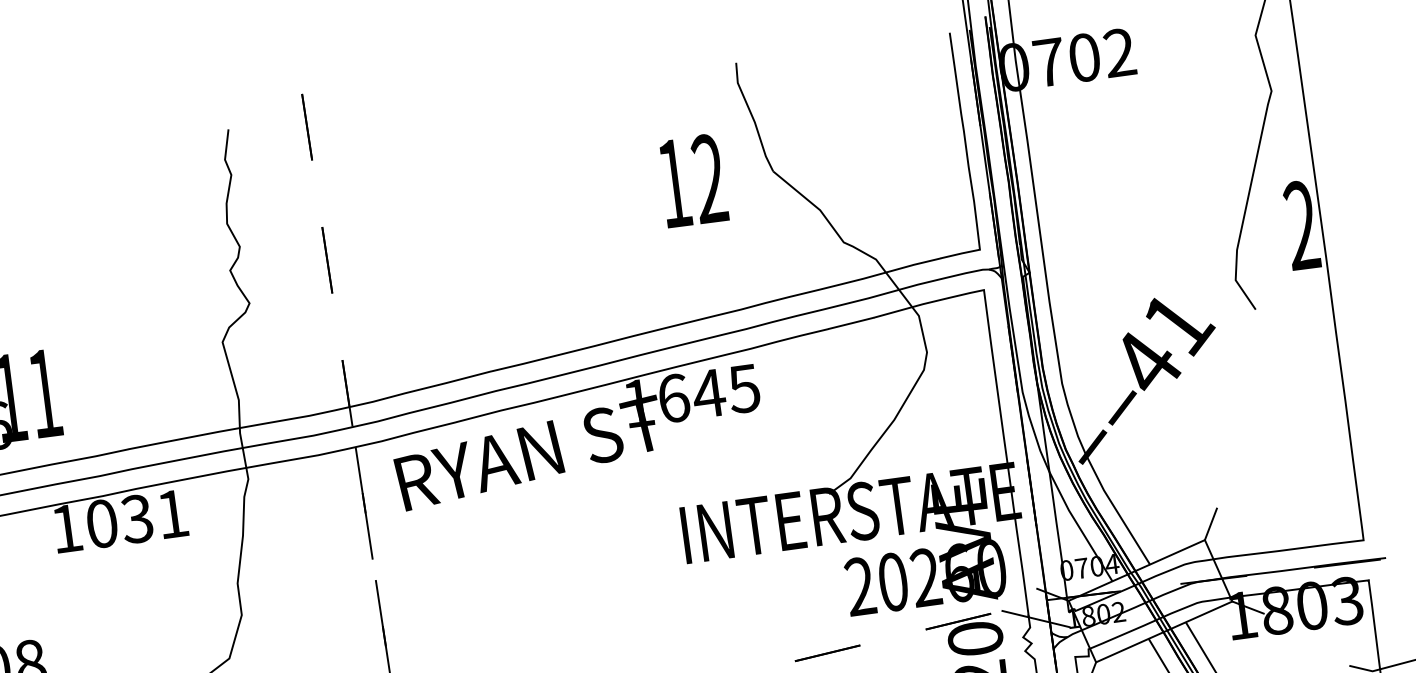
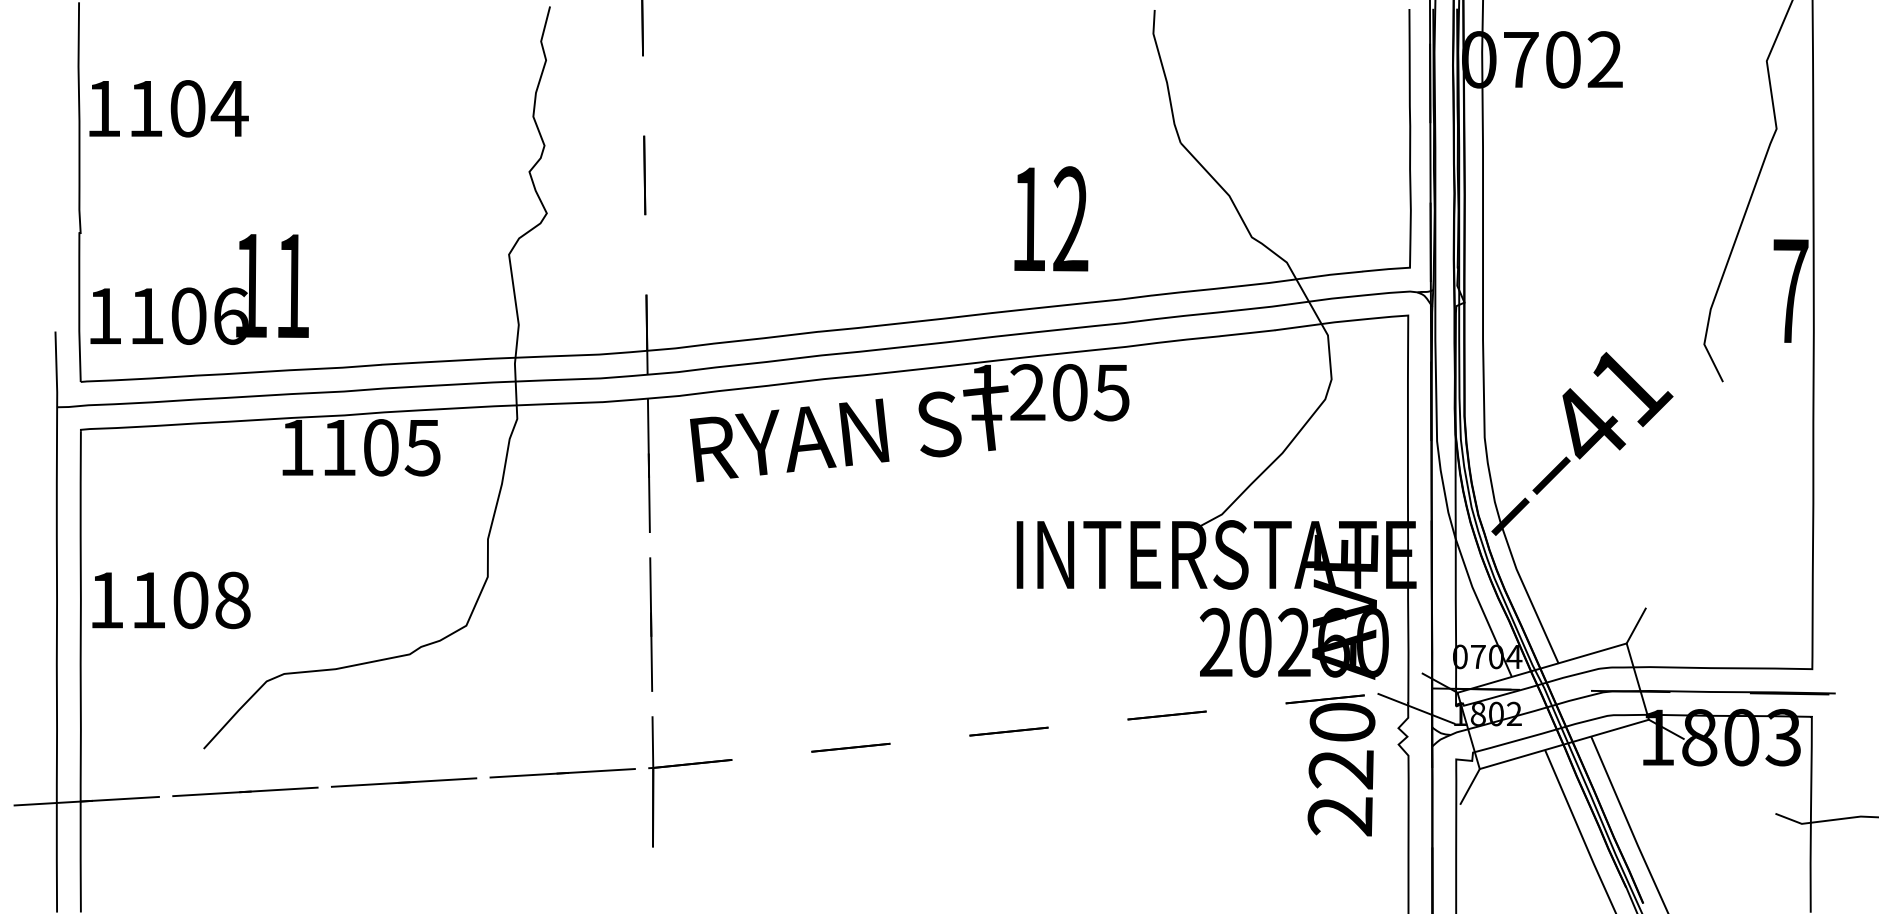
text: (693, 180) -> (1051, 218), moved
text: (1301, 224) -> (1790, 289), 2 -> 7
text: (691, 395) -> (1049, 392), 1645 -> 1205
text: (137, 518) -> (381, 447), 1031 -> 1105

